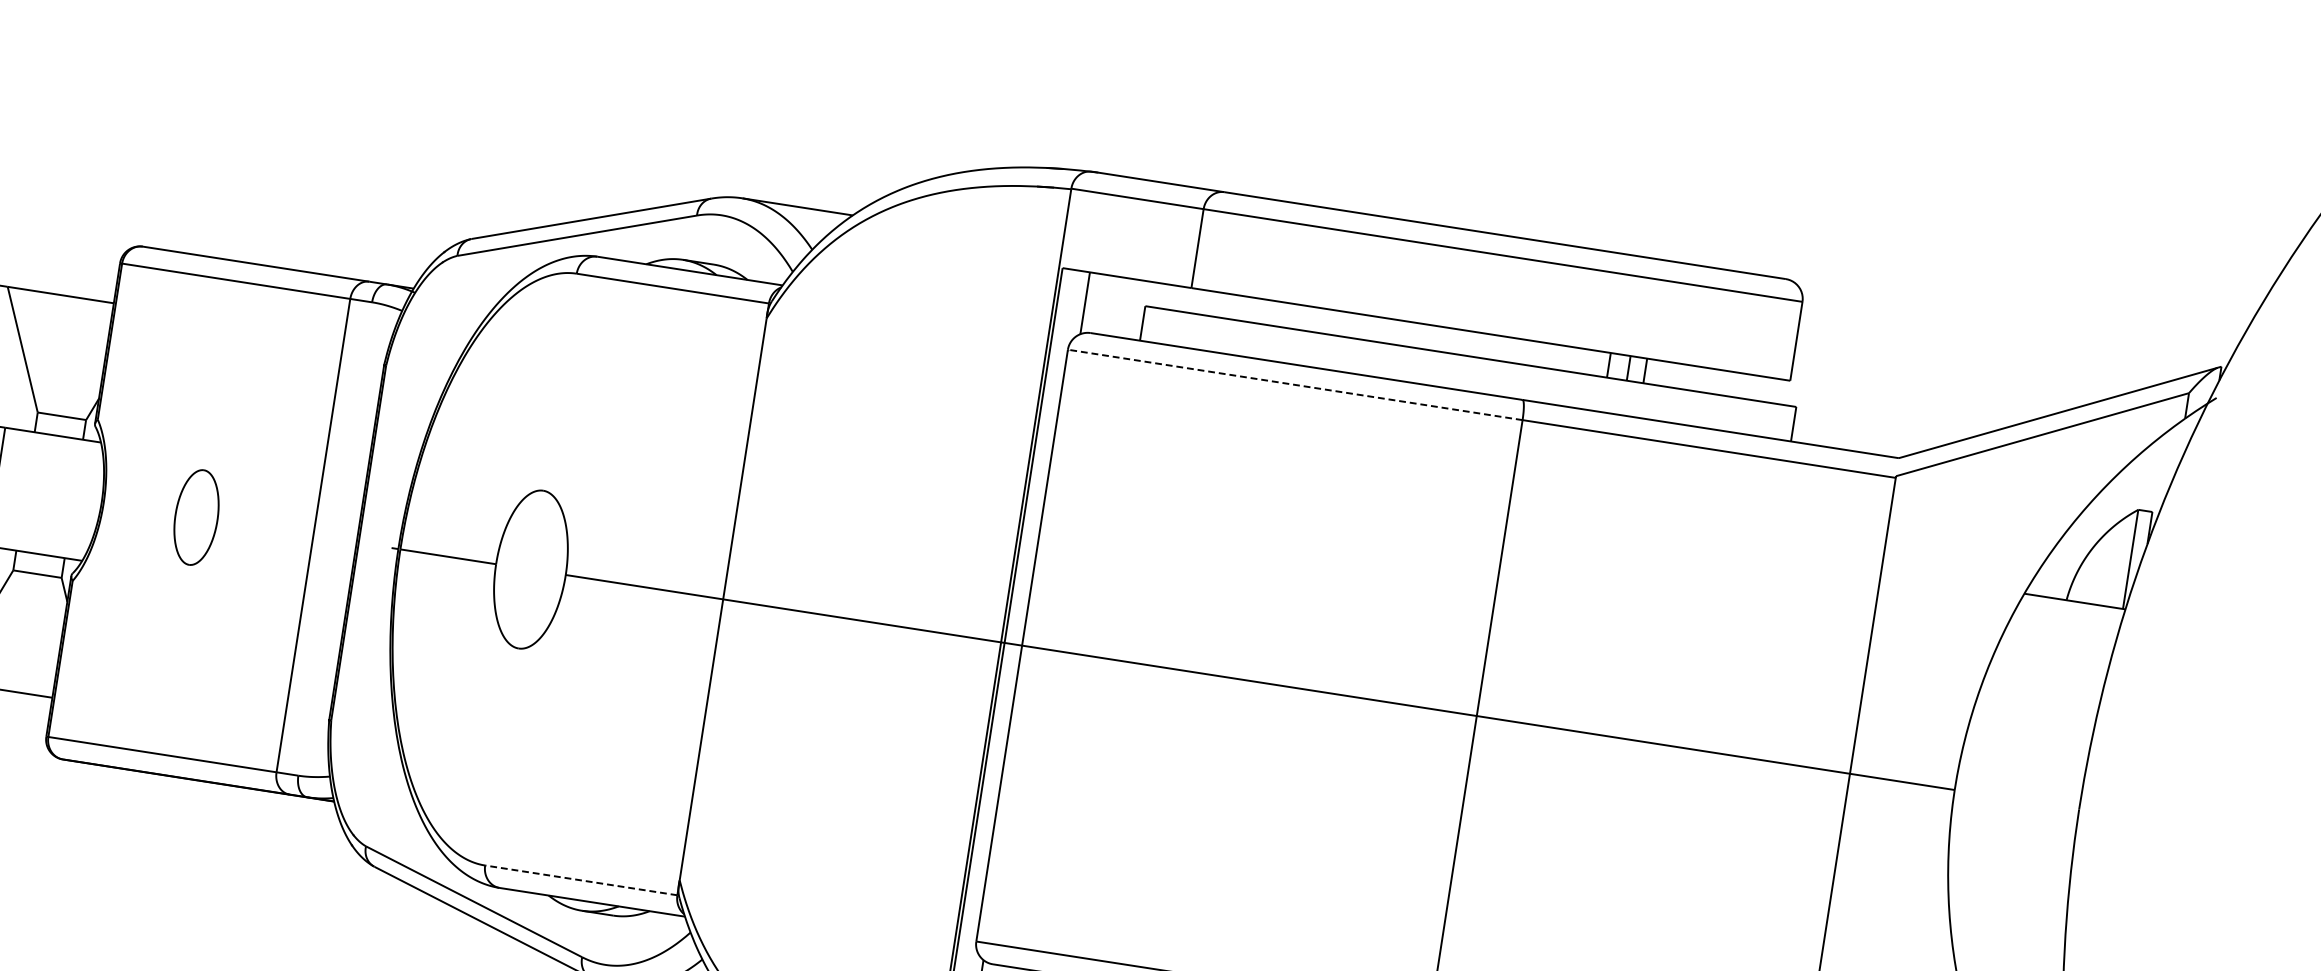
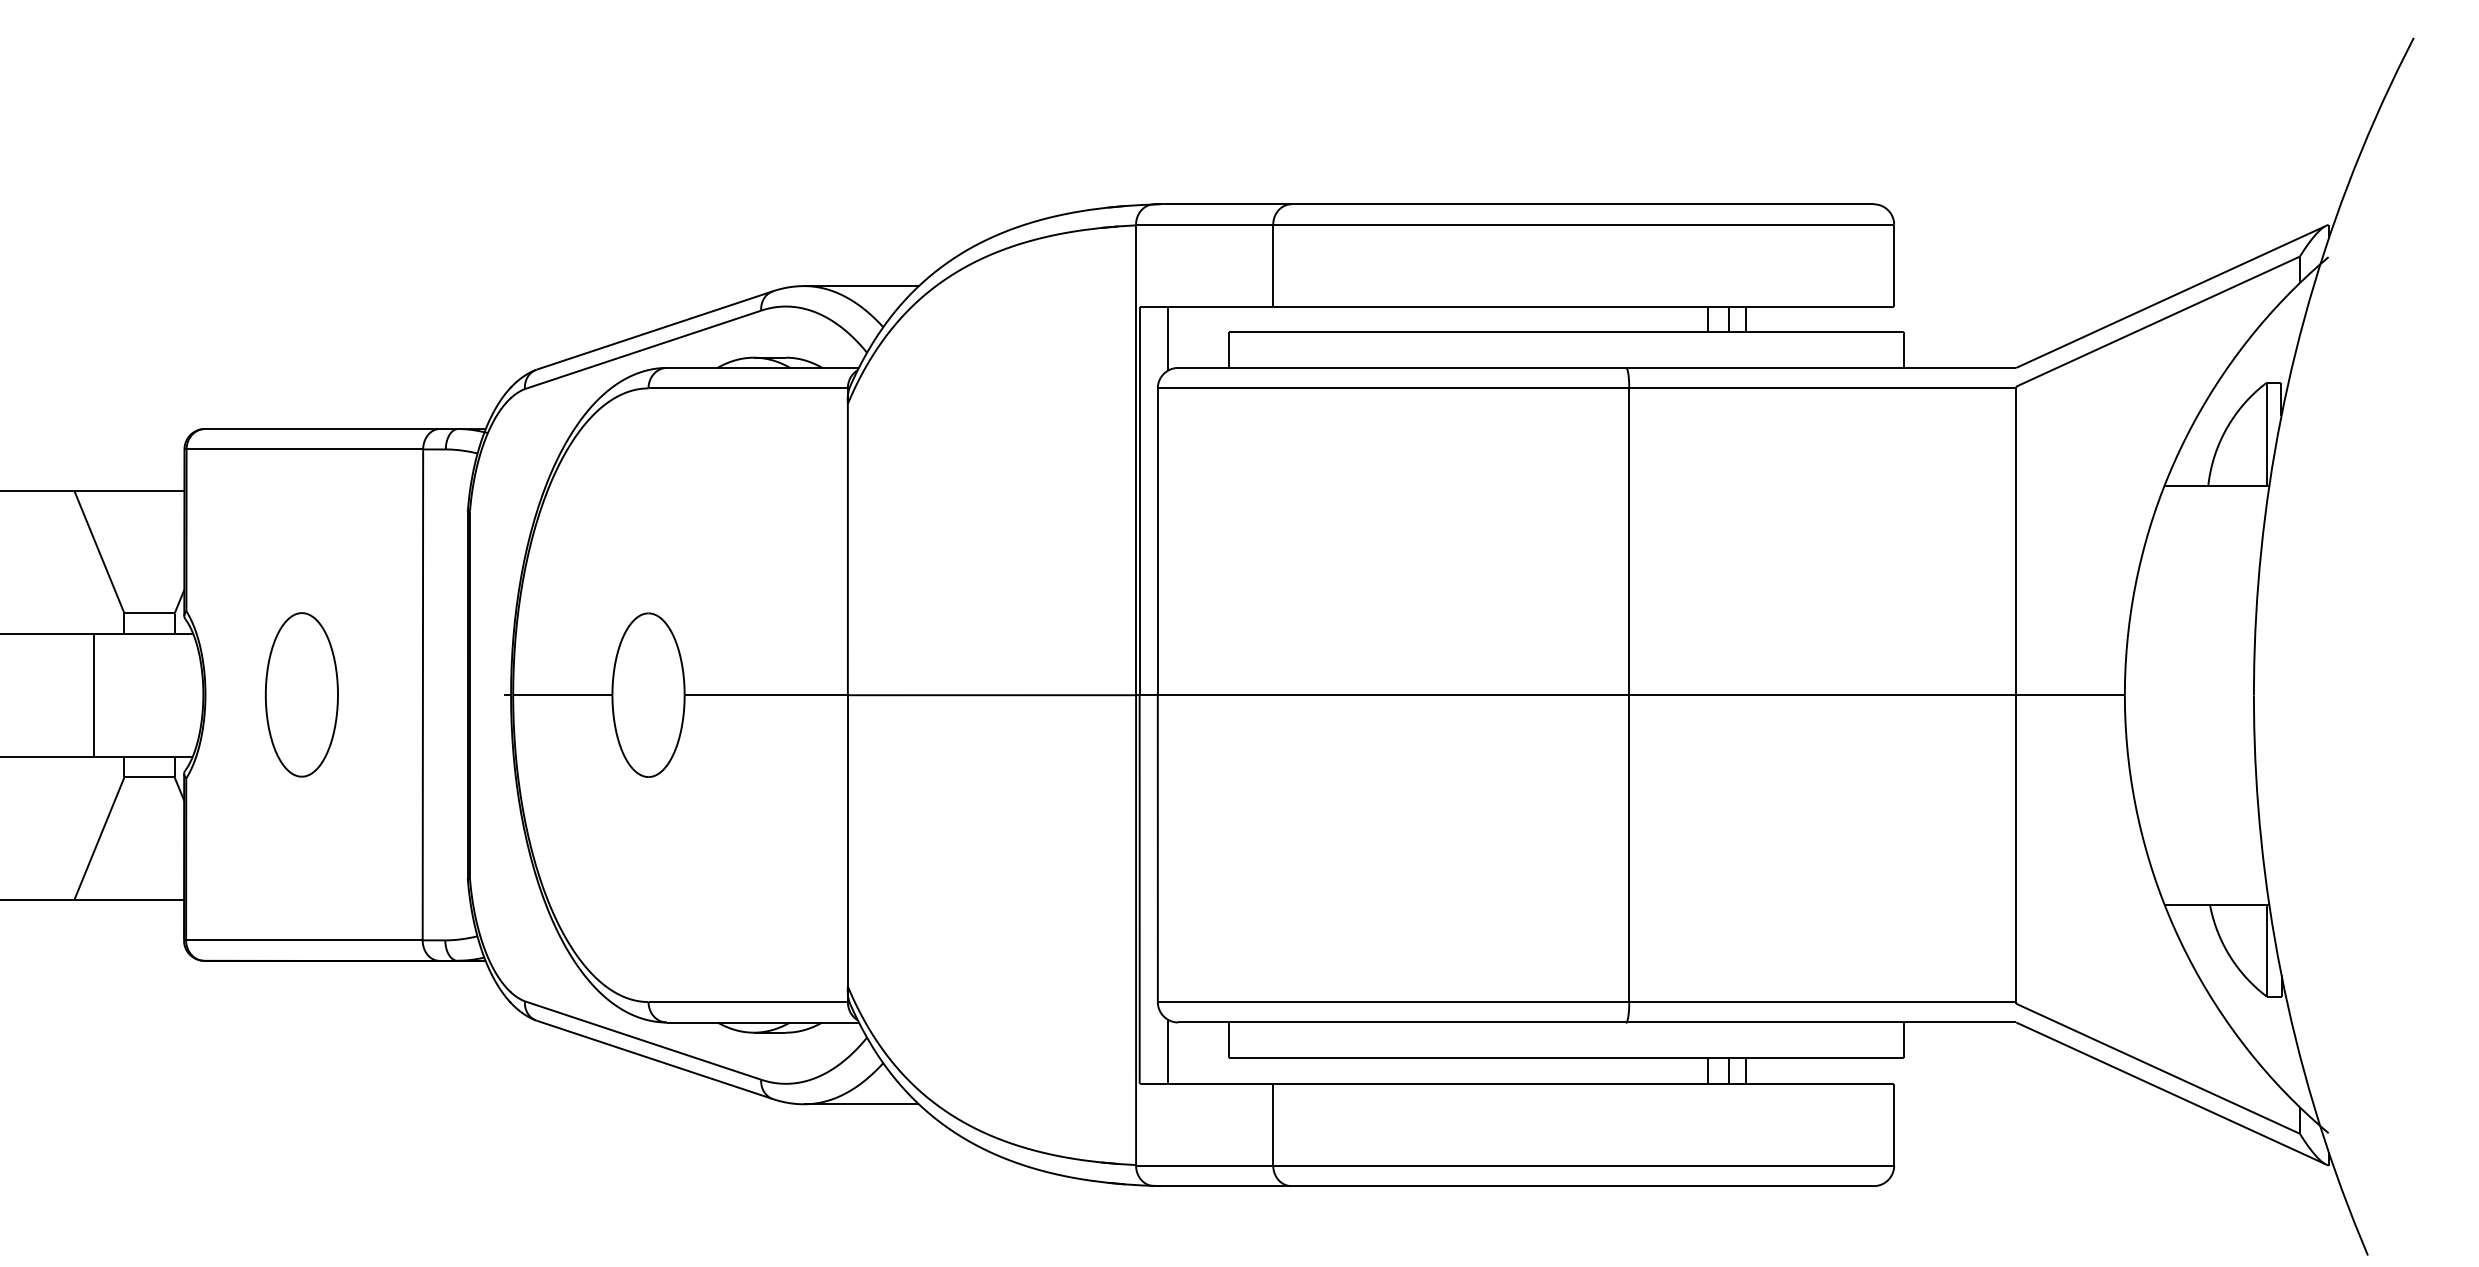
line: (1294, 384) -> (1392, 388), dashed -> solid
part: (196, 517) -> (301, 694), size x1.67
line: (581, 880) -> (748, 1002), dashed -> solid

